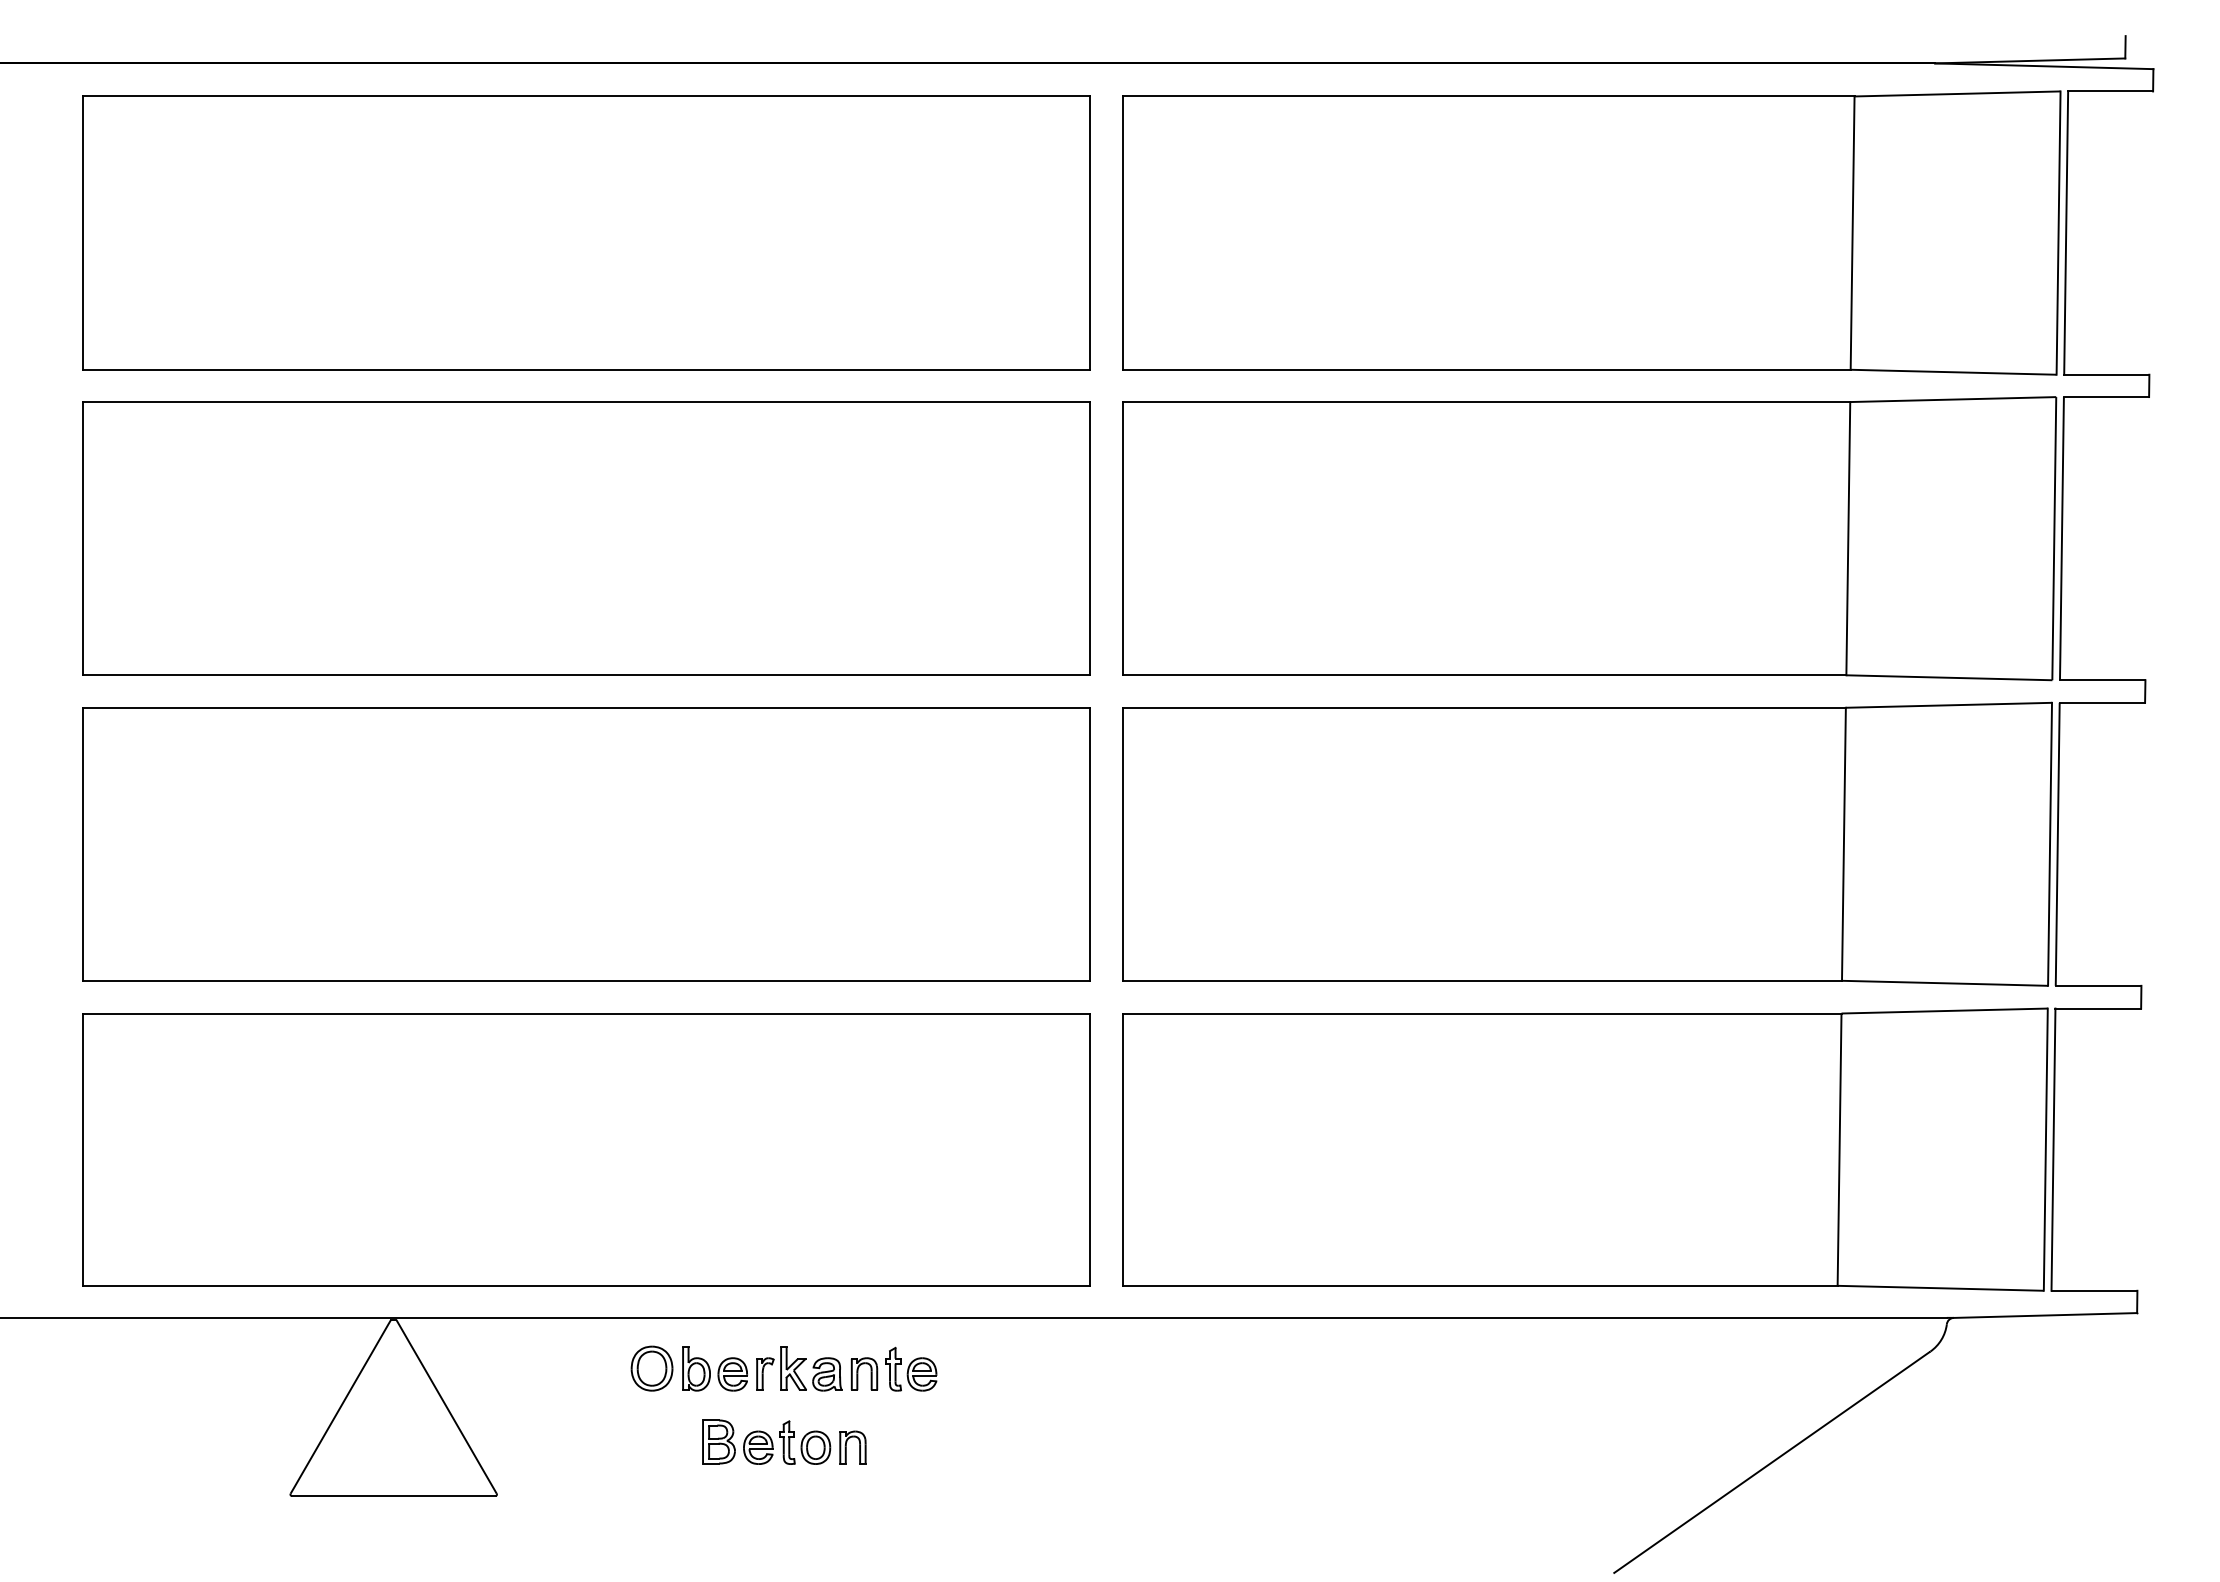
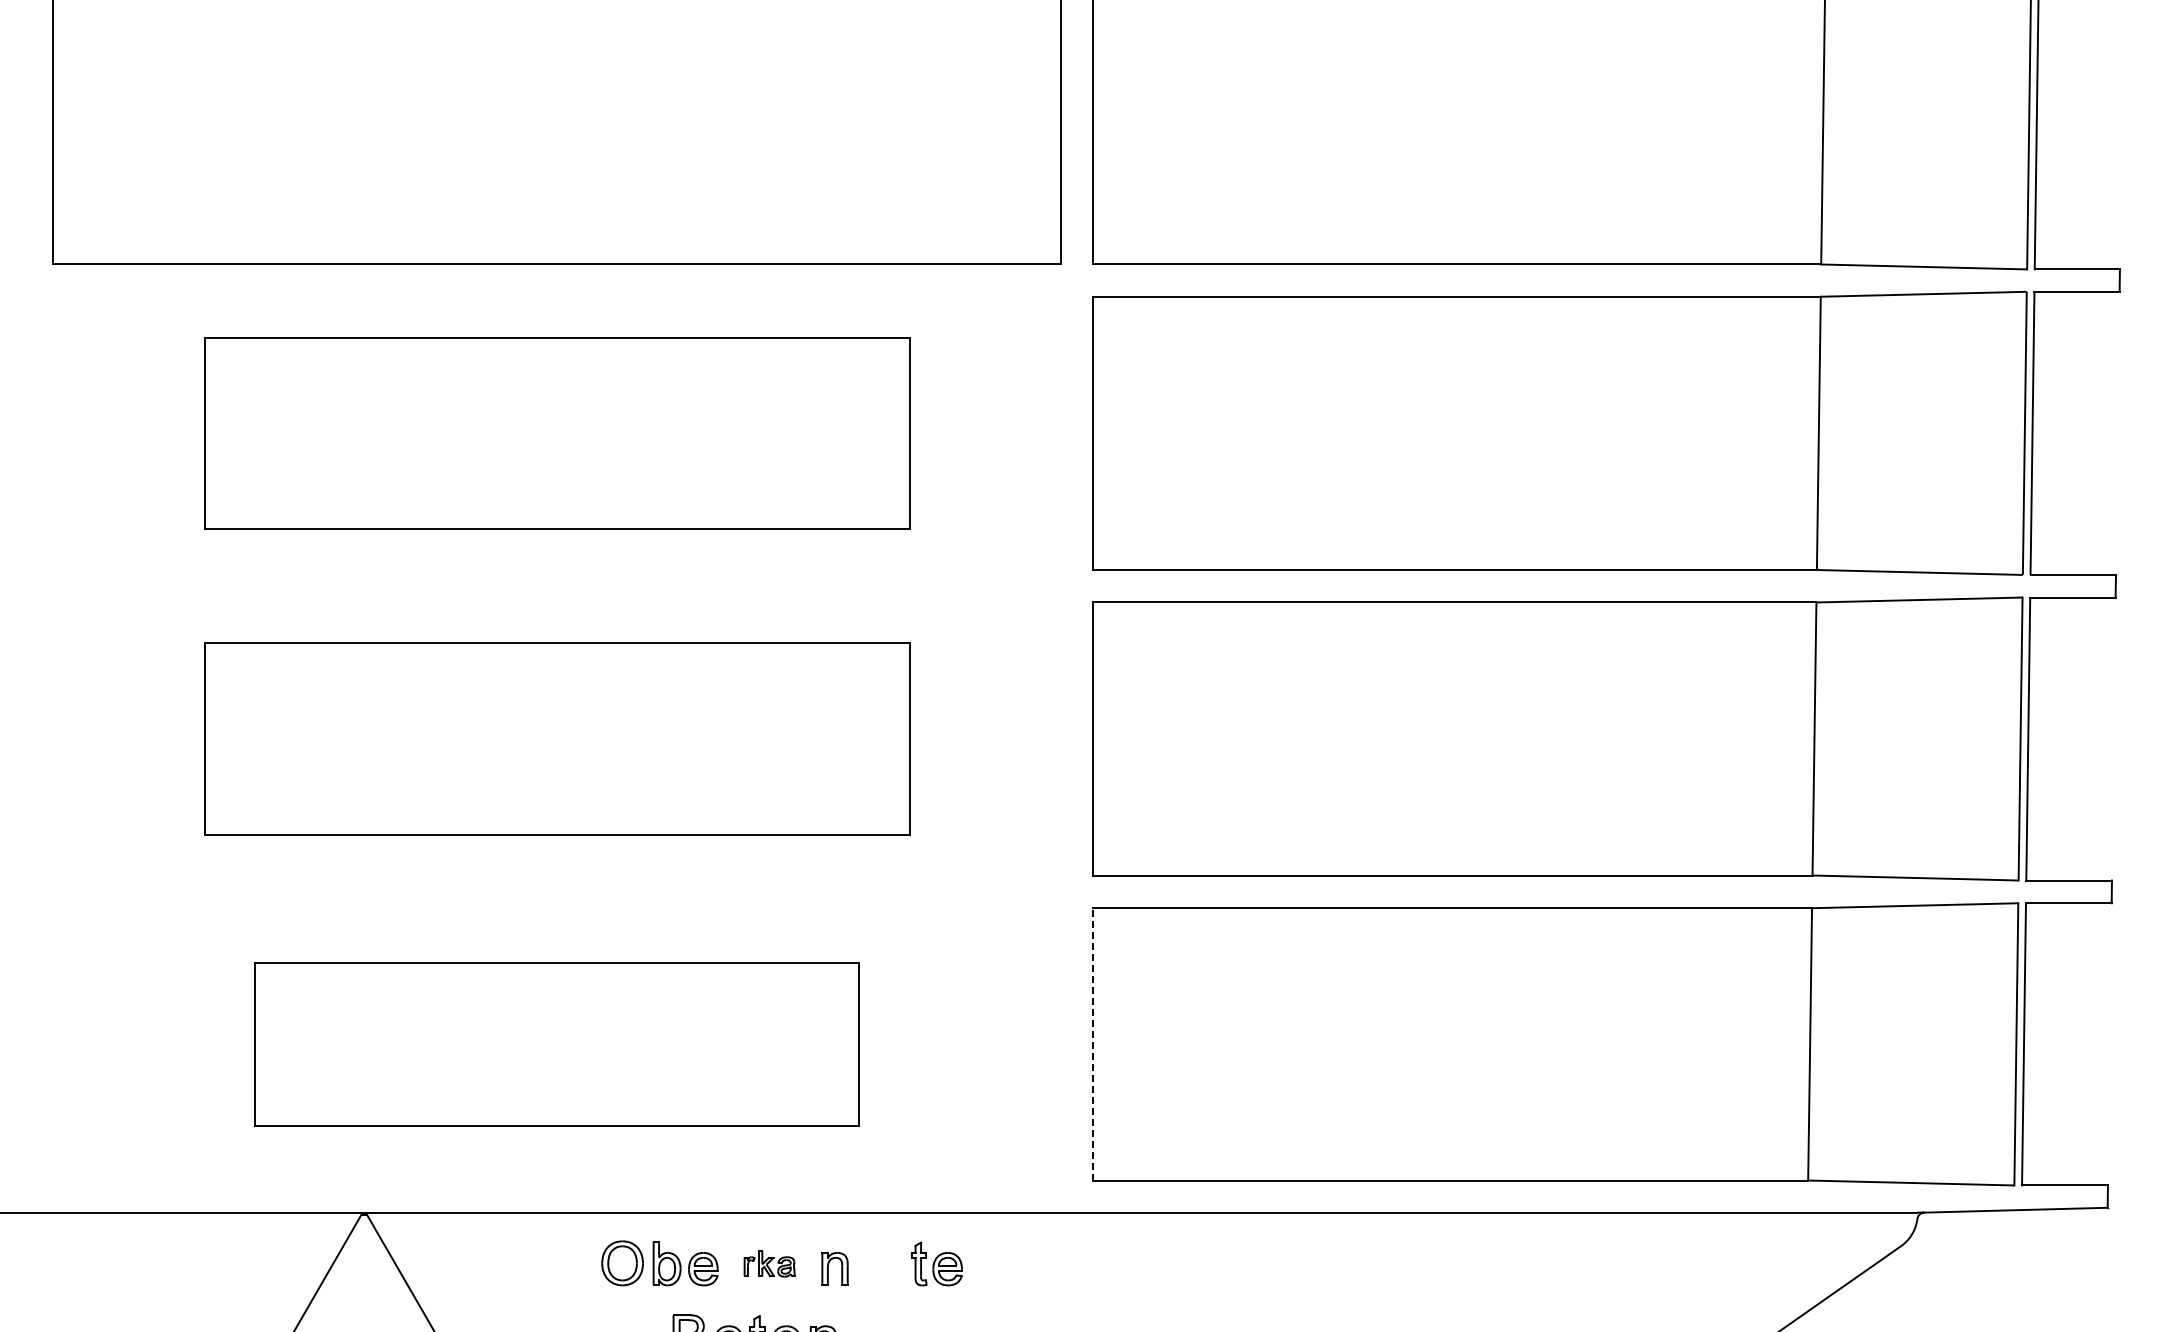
part: (586, 538) -> (557, 433), size x0.7
part: (586, 844) -> (557, 739), size x0.7
part: (586, 1149) -> (557, 1044), size x0.6
line: (1122, 1149) -> (1093, 1044), solid -> dashed
part: (799, 1368) -> (770, 1263), size x0.6
part: (911, 1368) -> (937, 1263), moved

